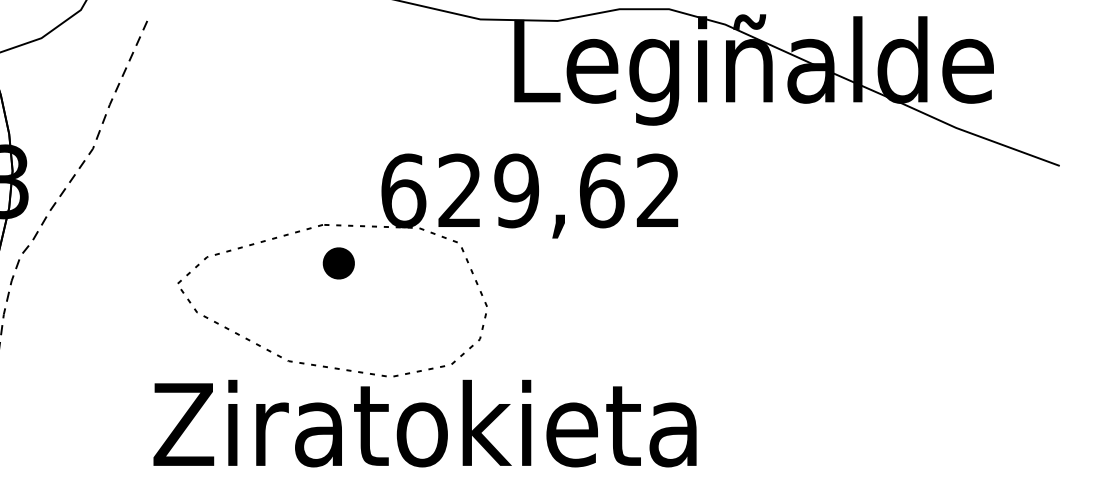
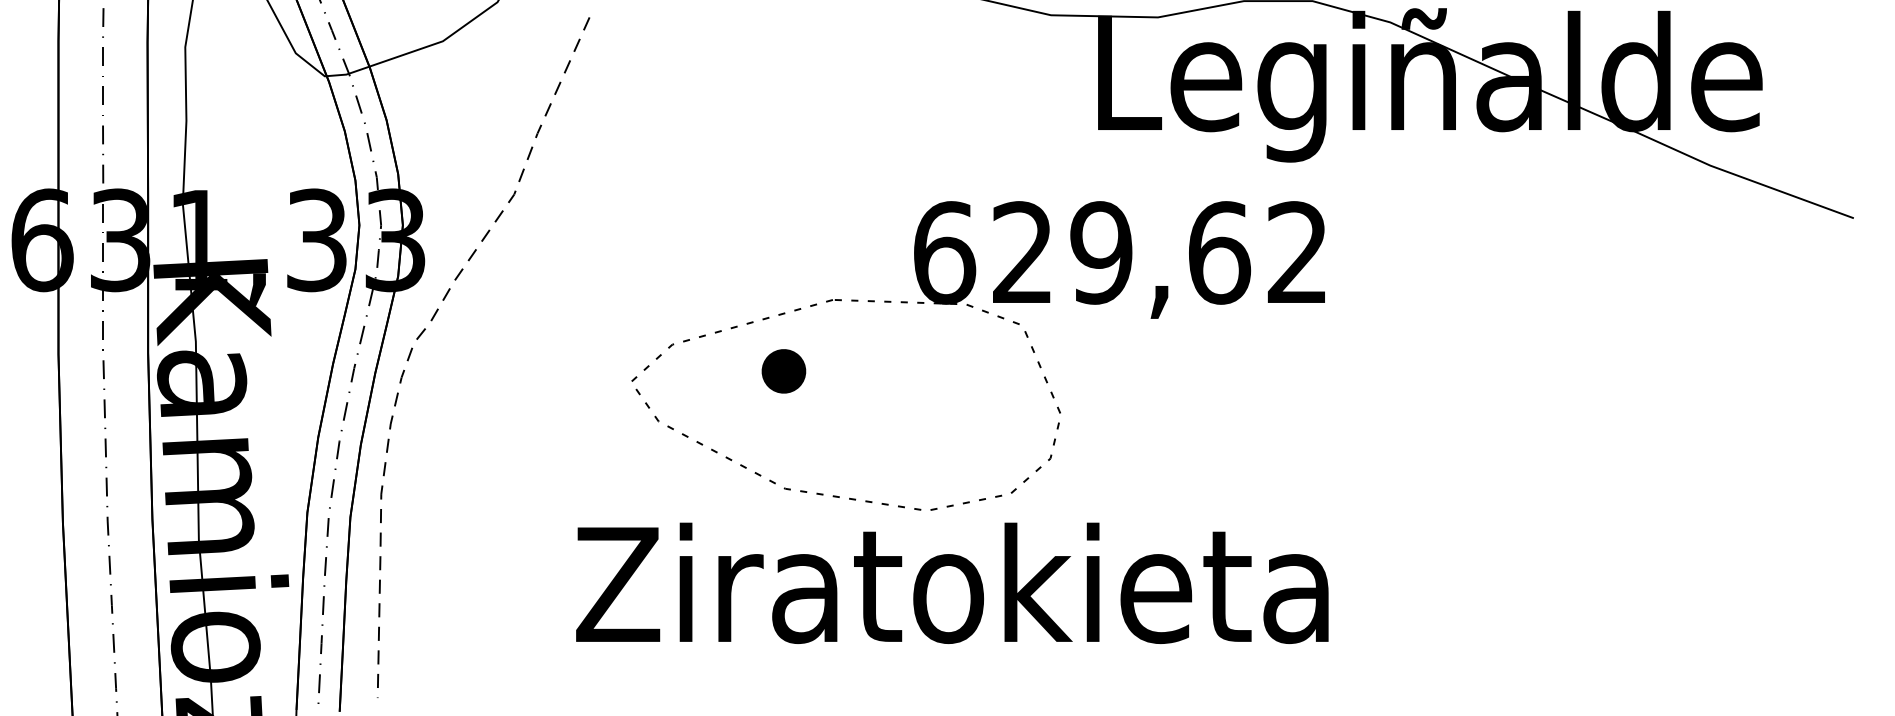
part: (338, 263) -> (783, 371), moved
text: (425, 423) -> (952, 582), moved

